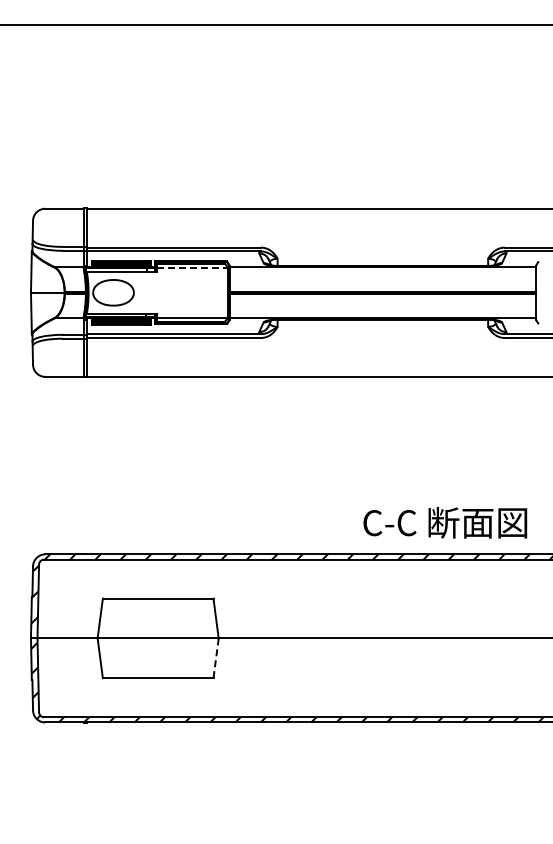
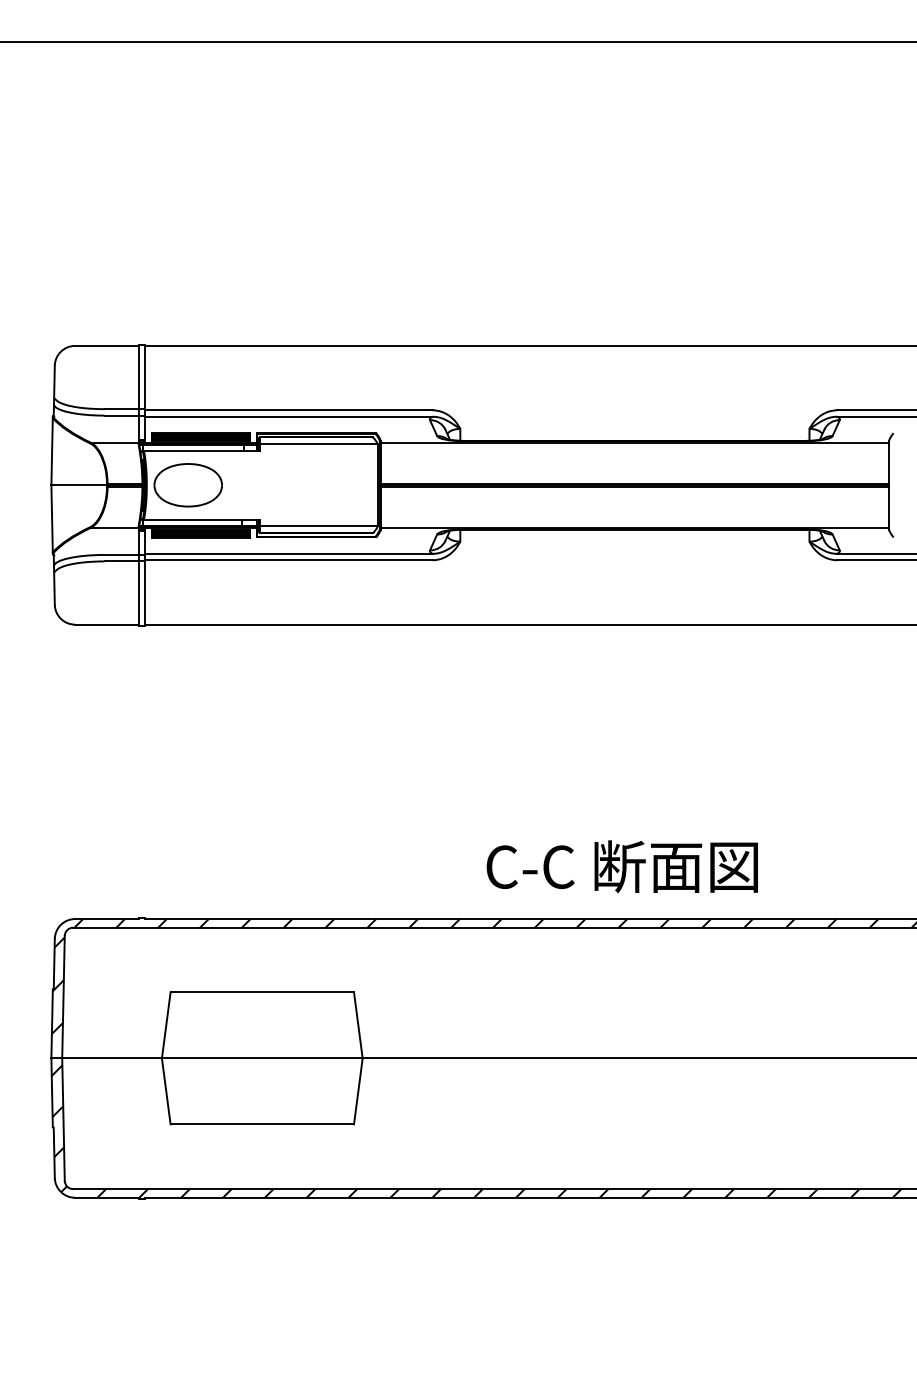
line: (192, 268) -> (319, 444), dashed -> solid
text: (445, 522) -> (622, 866), moved
line: (216, 658) -> (359, 1091), dashed -> solid

